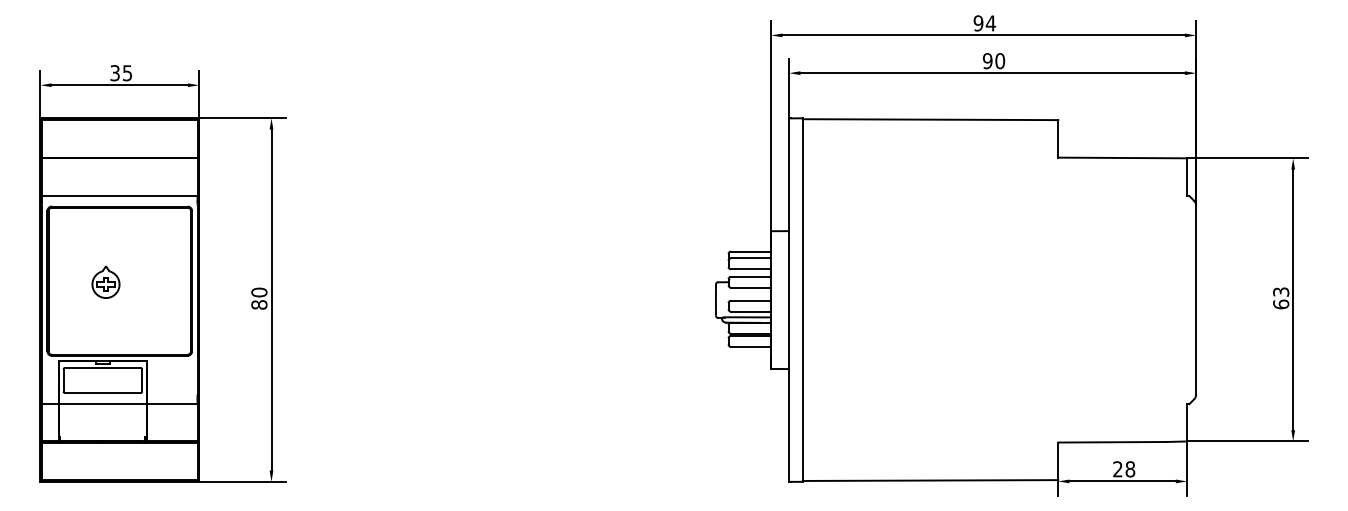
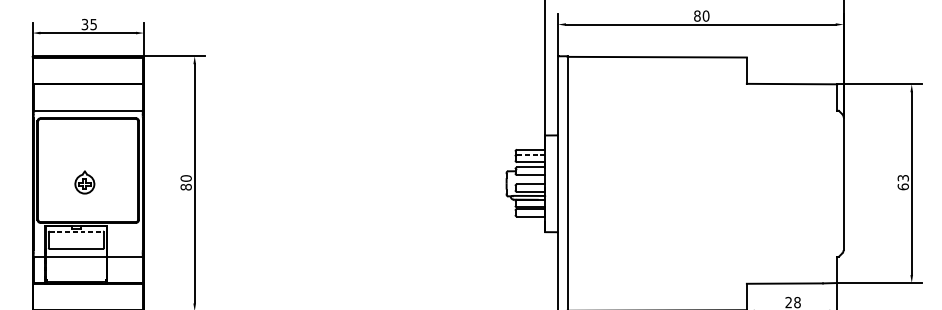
text: (987, 61) -> (697, 16), 90 -> 80
line: (750, 258) -> (530, 154), solid -> dashed
part: (105, 281) -> (84, 182), moved
line: (102, 368) -> (76, 231), solid -> dashed

